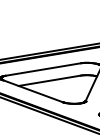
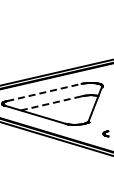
line: (43, 69) -> (44, 92), solid -> dashed
line: (49, 80) -> (51, 103), solid -> dashed

